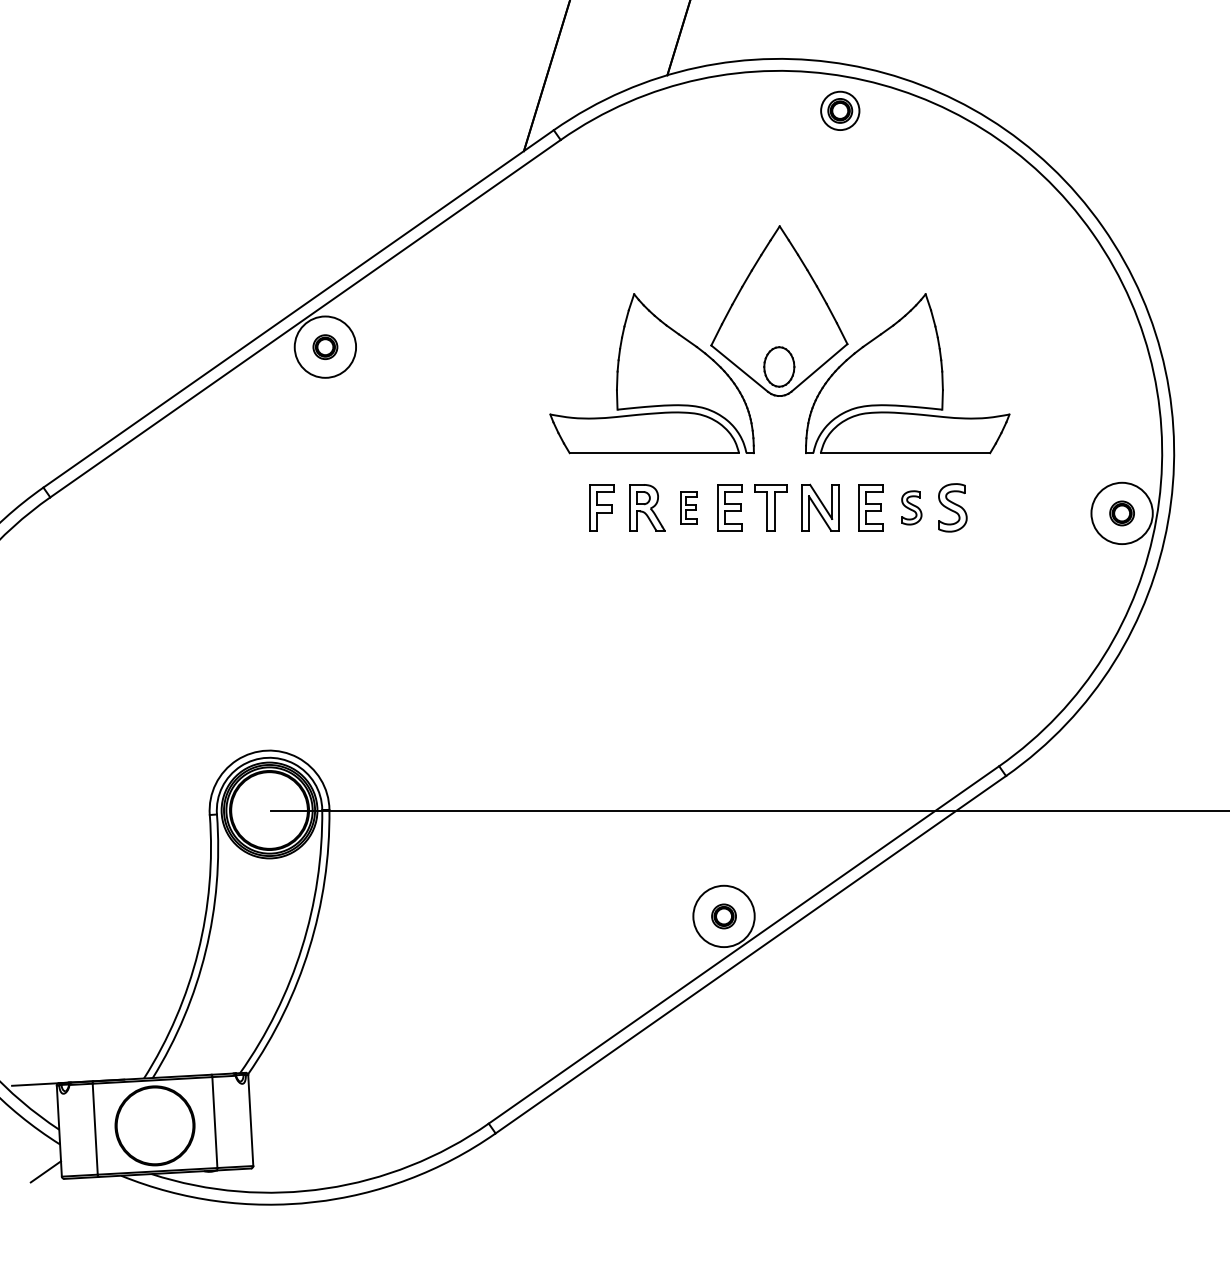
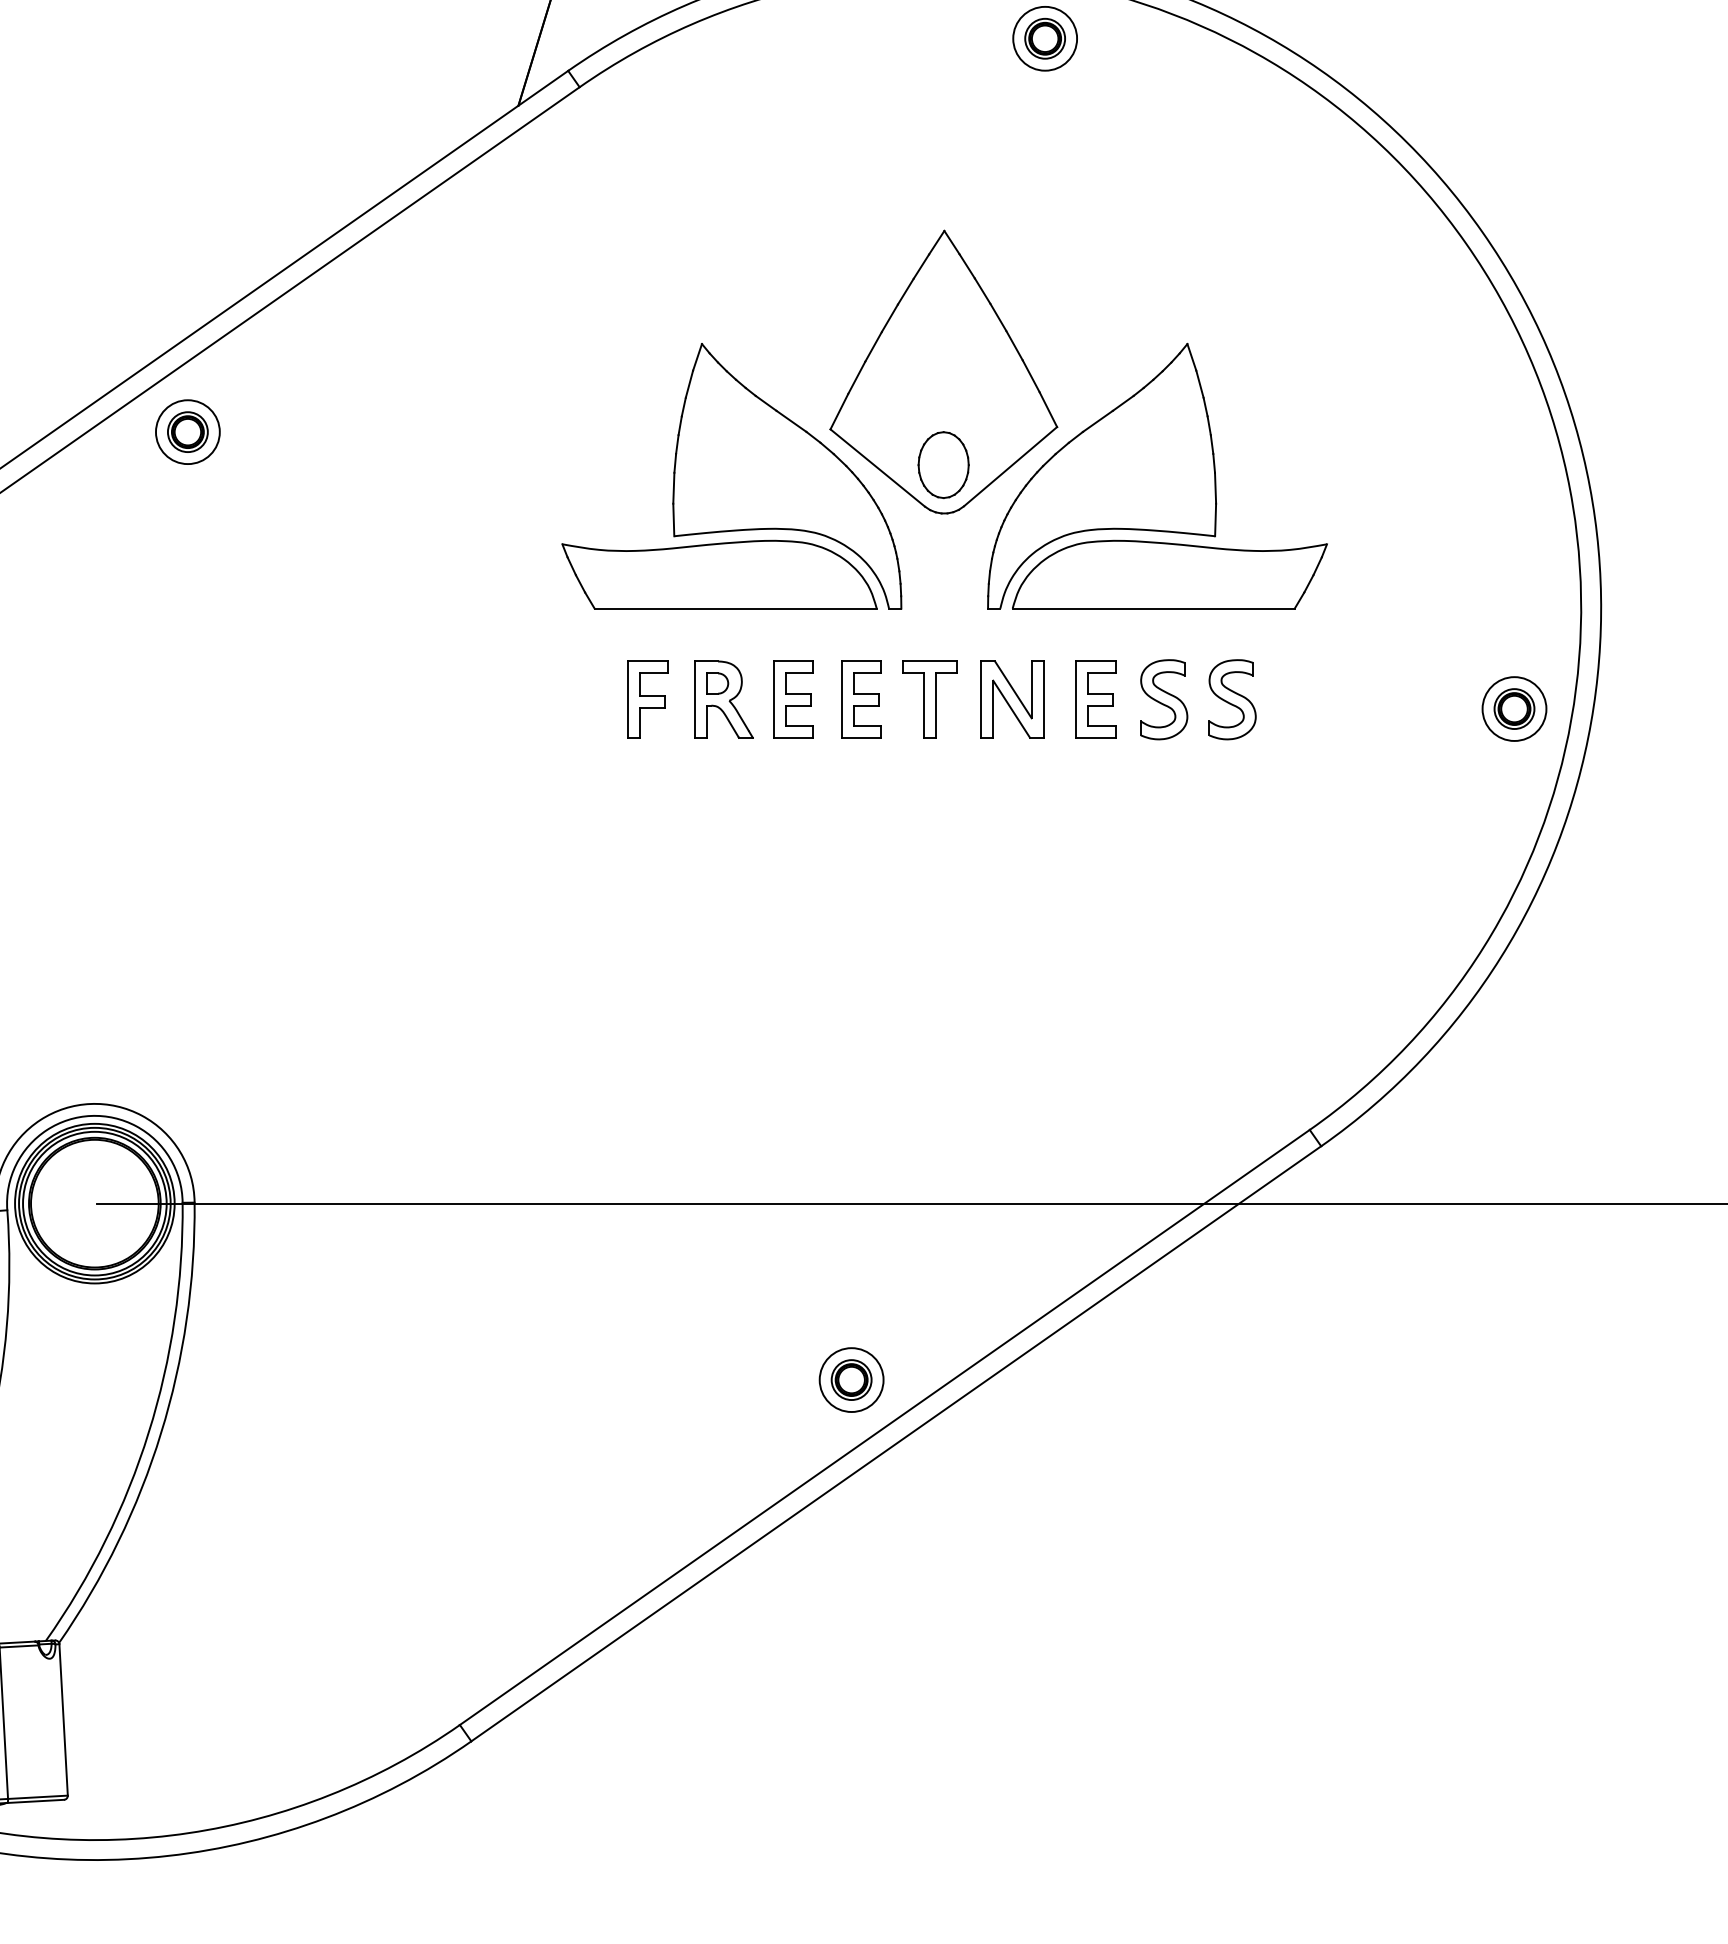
circle: (325, 347) -> (188, 432), size x0.62
part: (688, 507) -> (792, 699), size x1.43
part: (911, 507) -> (1163, 699), size x1.43
circle: (1121, 513) -> (1513, 709), size x0.62
circle: (723, 916) -> (850, 1380), size x0.62

